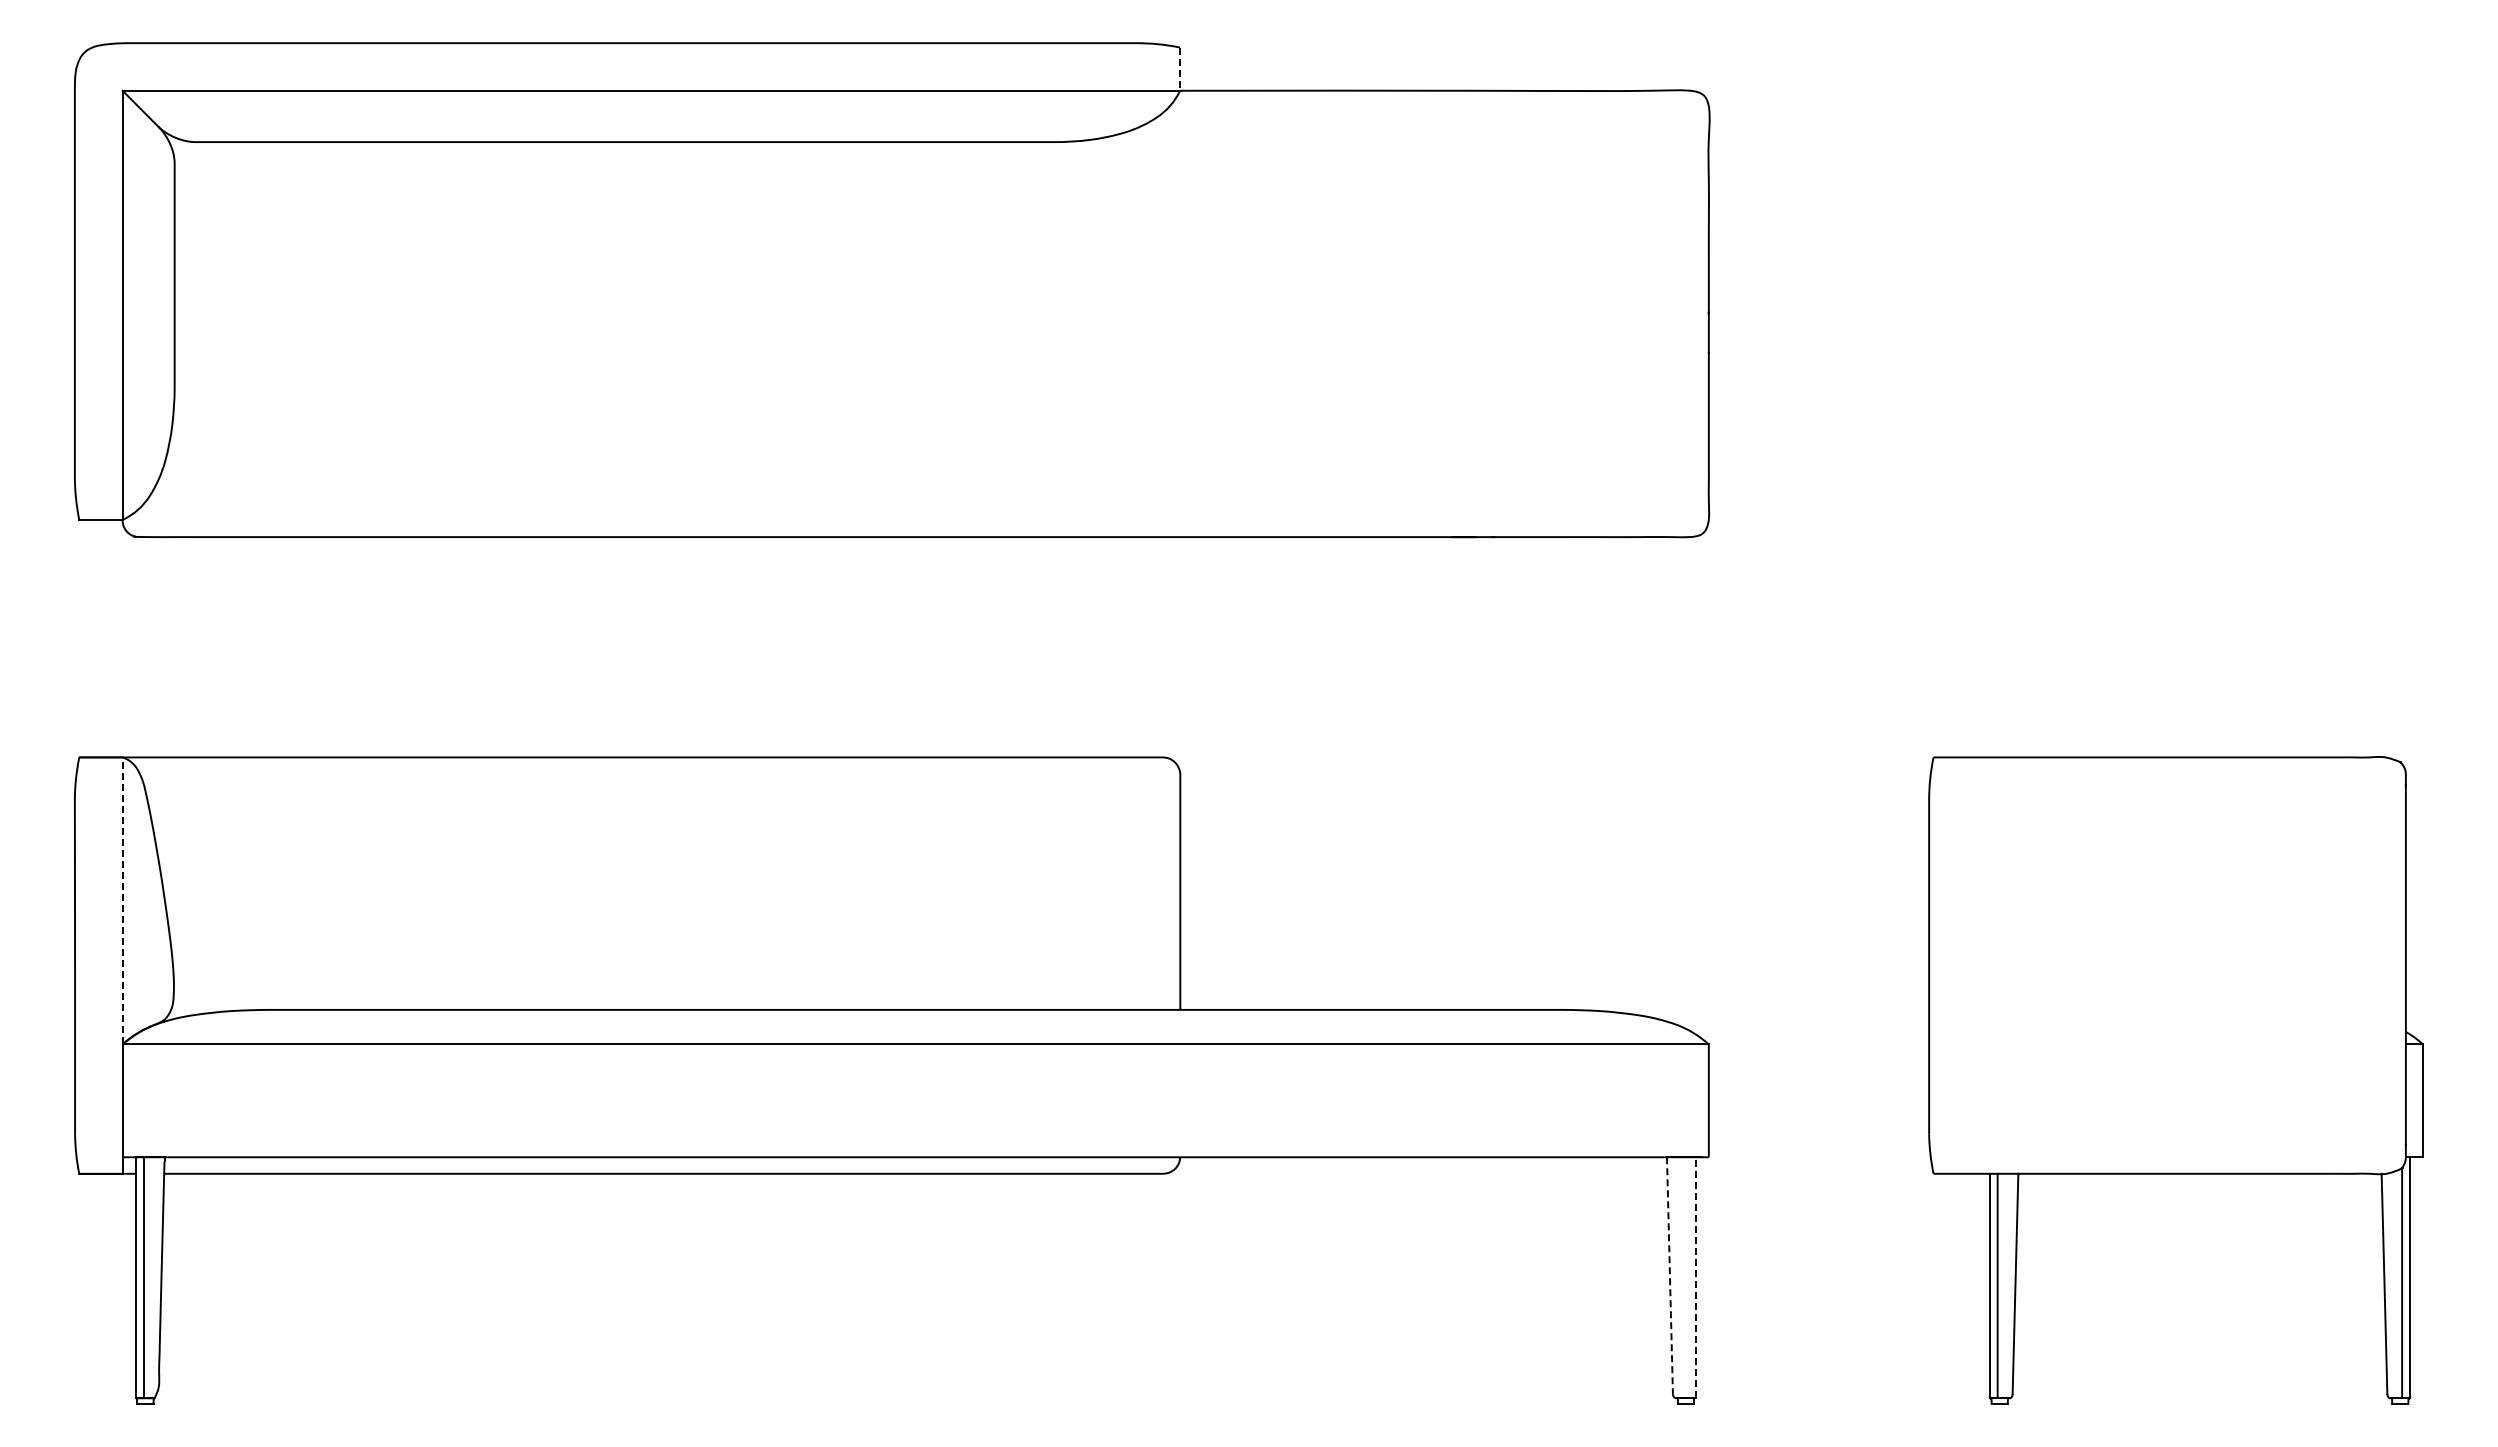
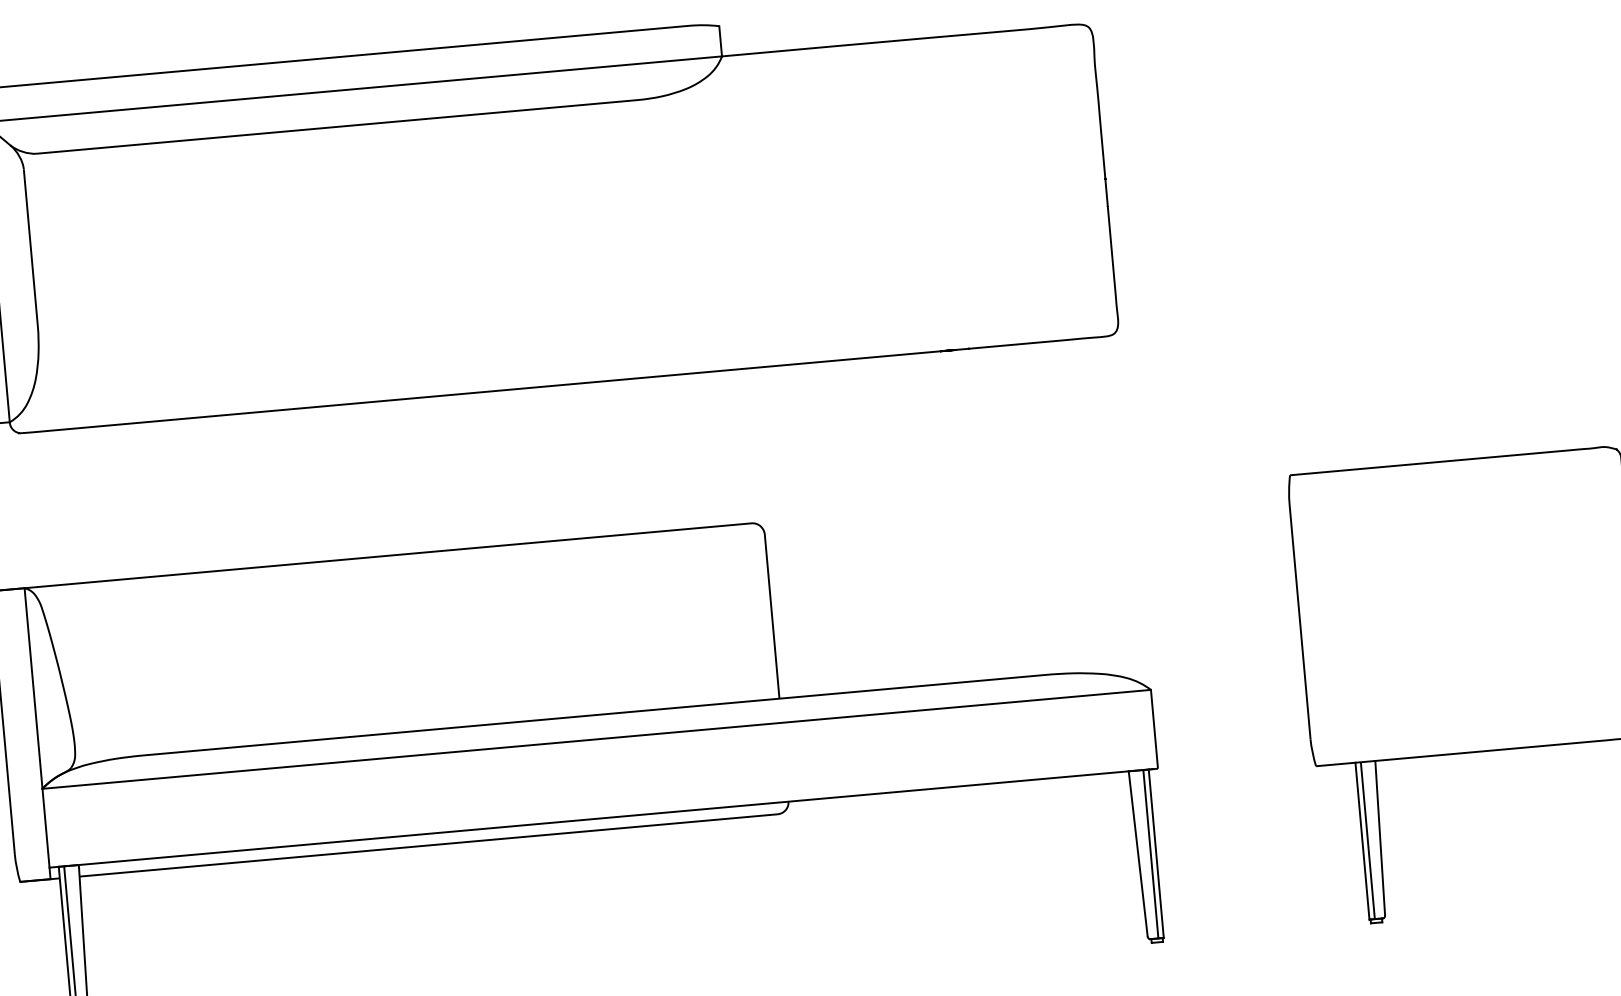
line: (1180, 69) -> (720, 41), dashed -> solid
line: (122, 900) -> (33, 688), dashed -> solid
line: (1669, 1276) -> (1137, 854), dashed -> solid
line: (1687, 1277) -> (1150, 854), added
line: (1695, 1277) -> (1156, 853), dashed -> solid

